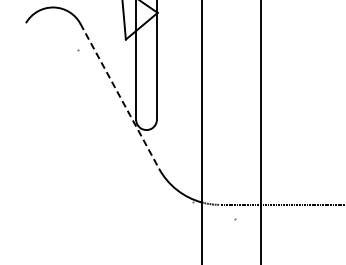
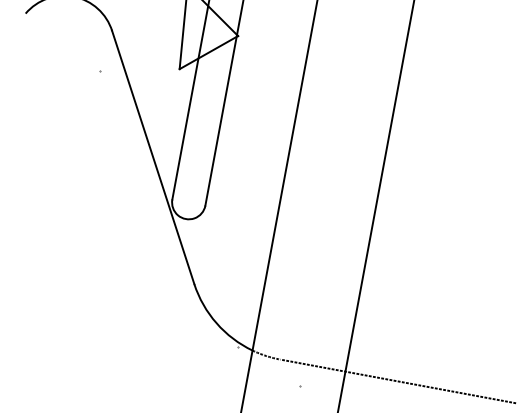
line: (119, 96) -> (152, 157), dashed -> solid

